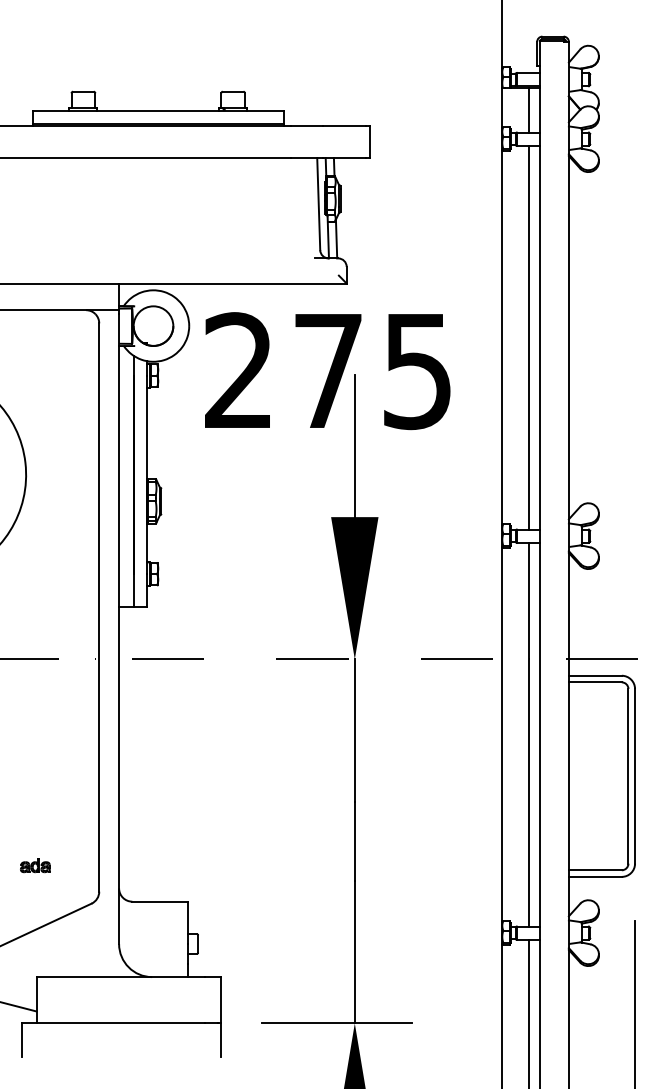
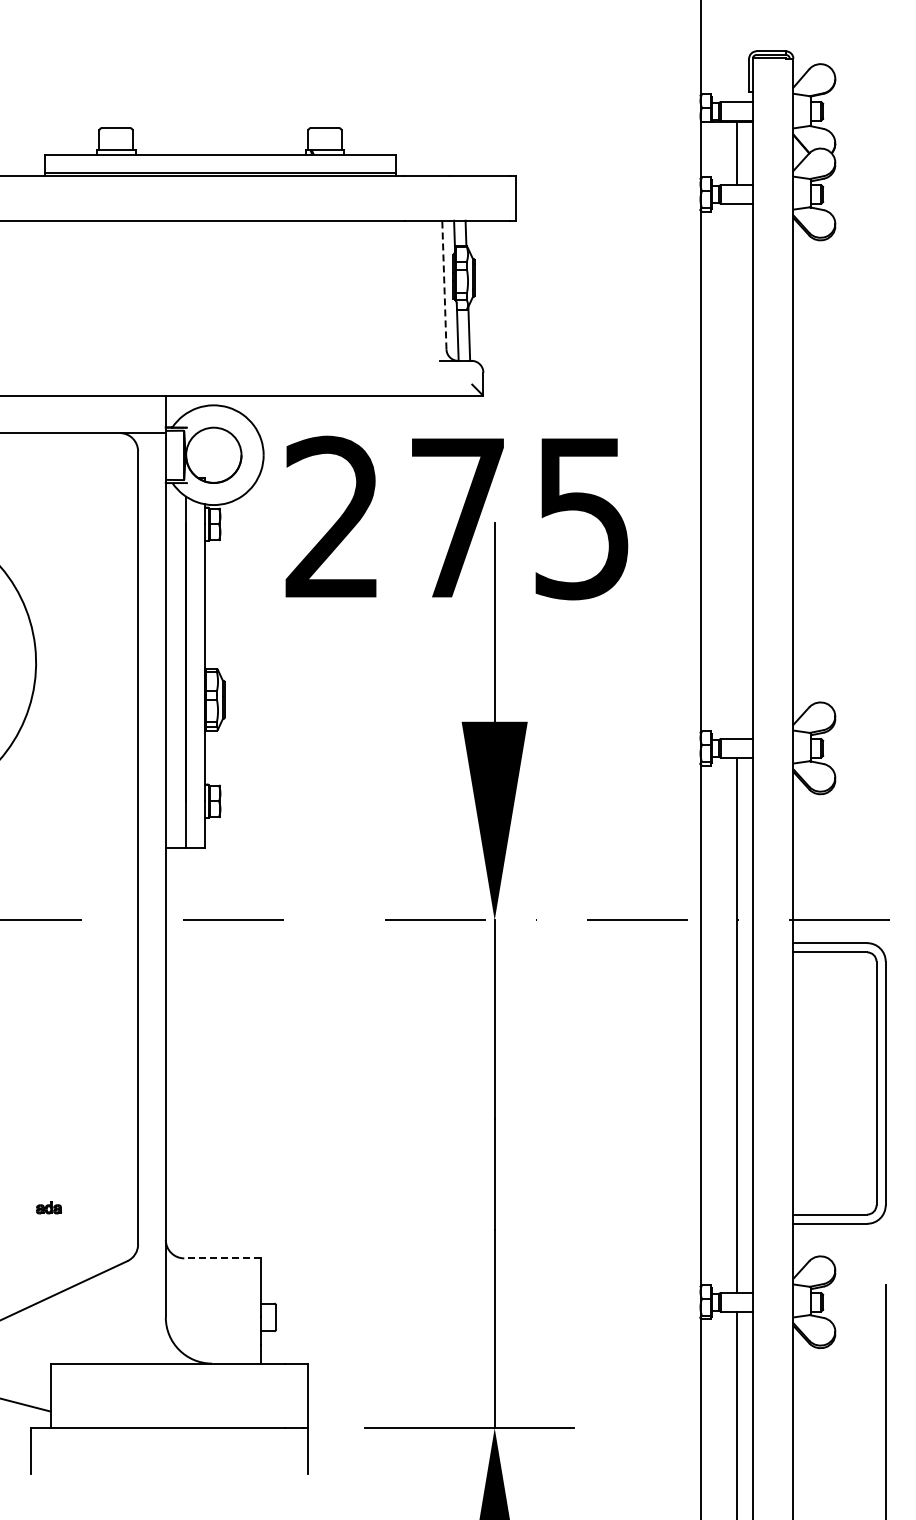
line: (318, 203) -> (444, 284), solid -> dashed
line: (528, 337) -> (737, 471), removed
part: (35, 865) -> (48, 1207), size x0.6
line: (159, 901) -> (222, 1258), solid -> dashed

